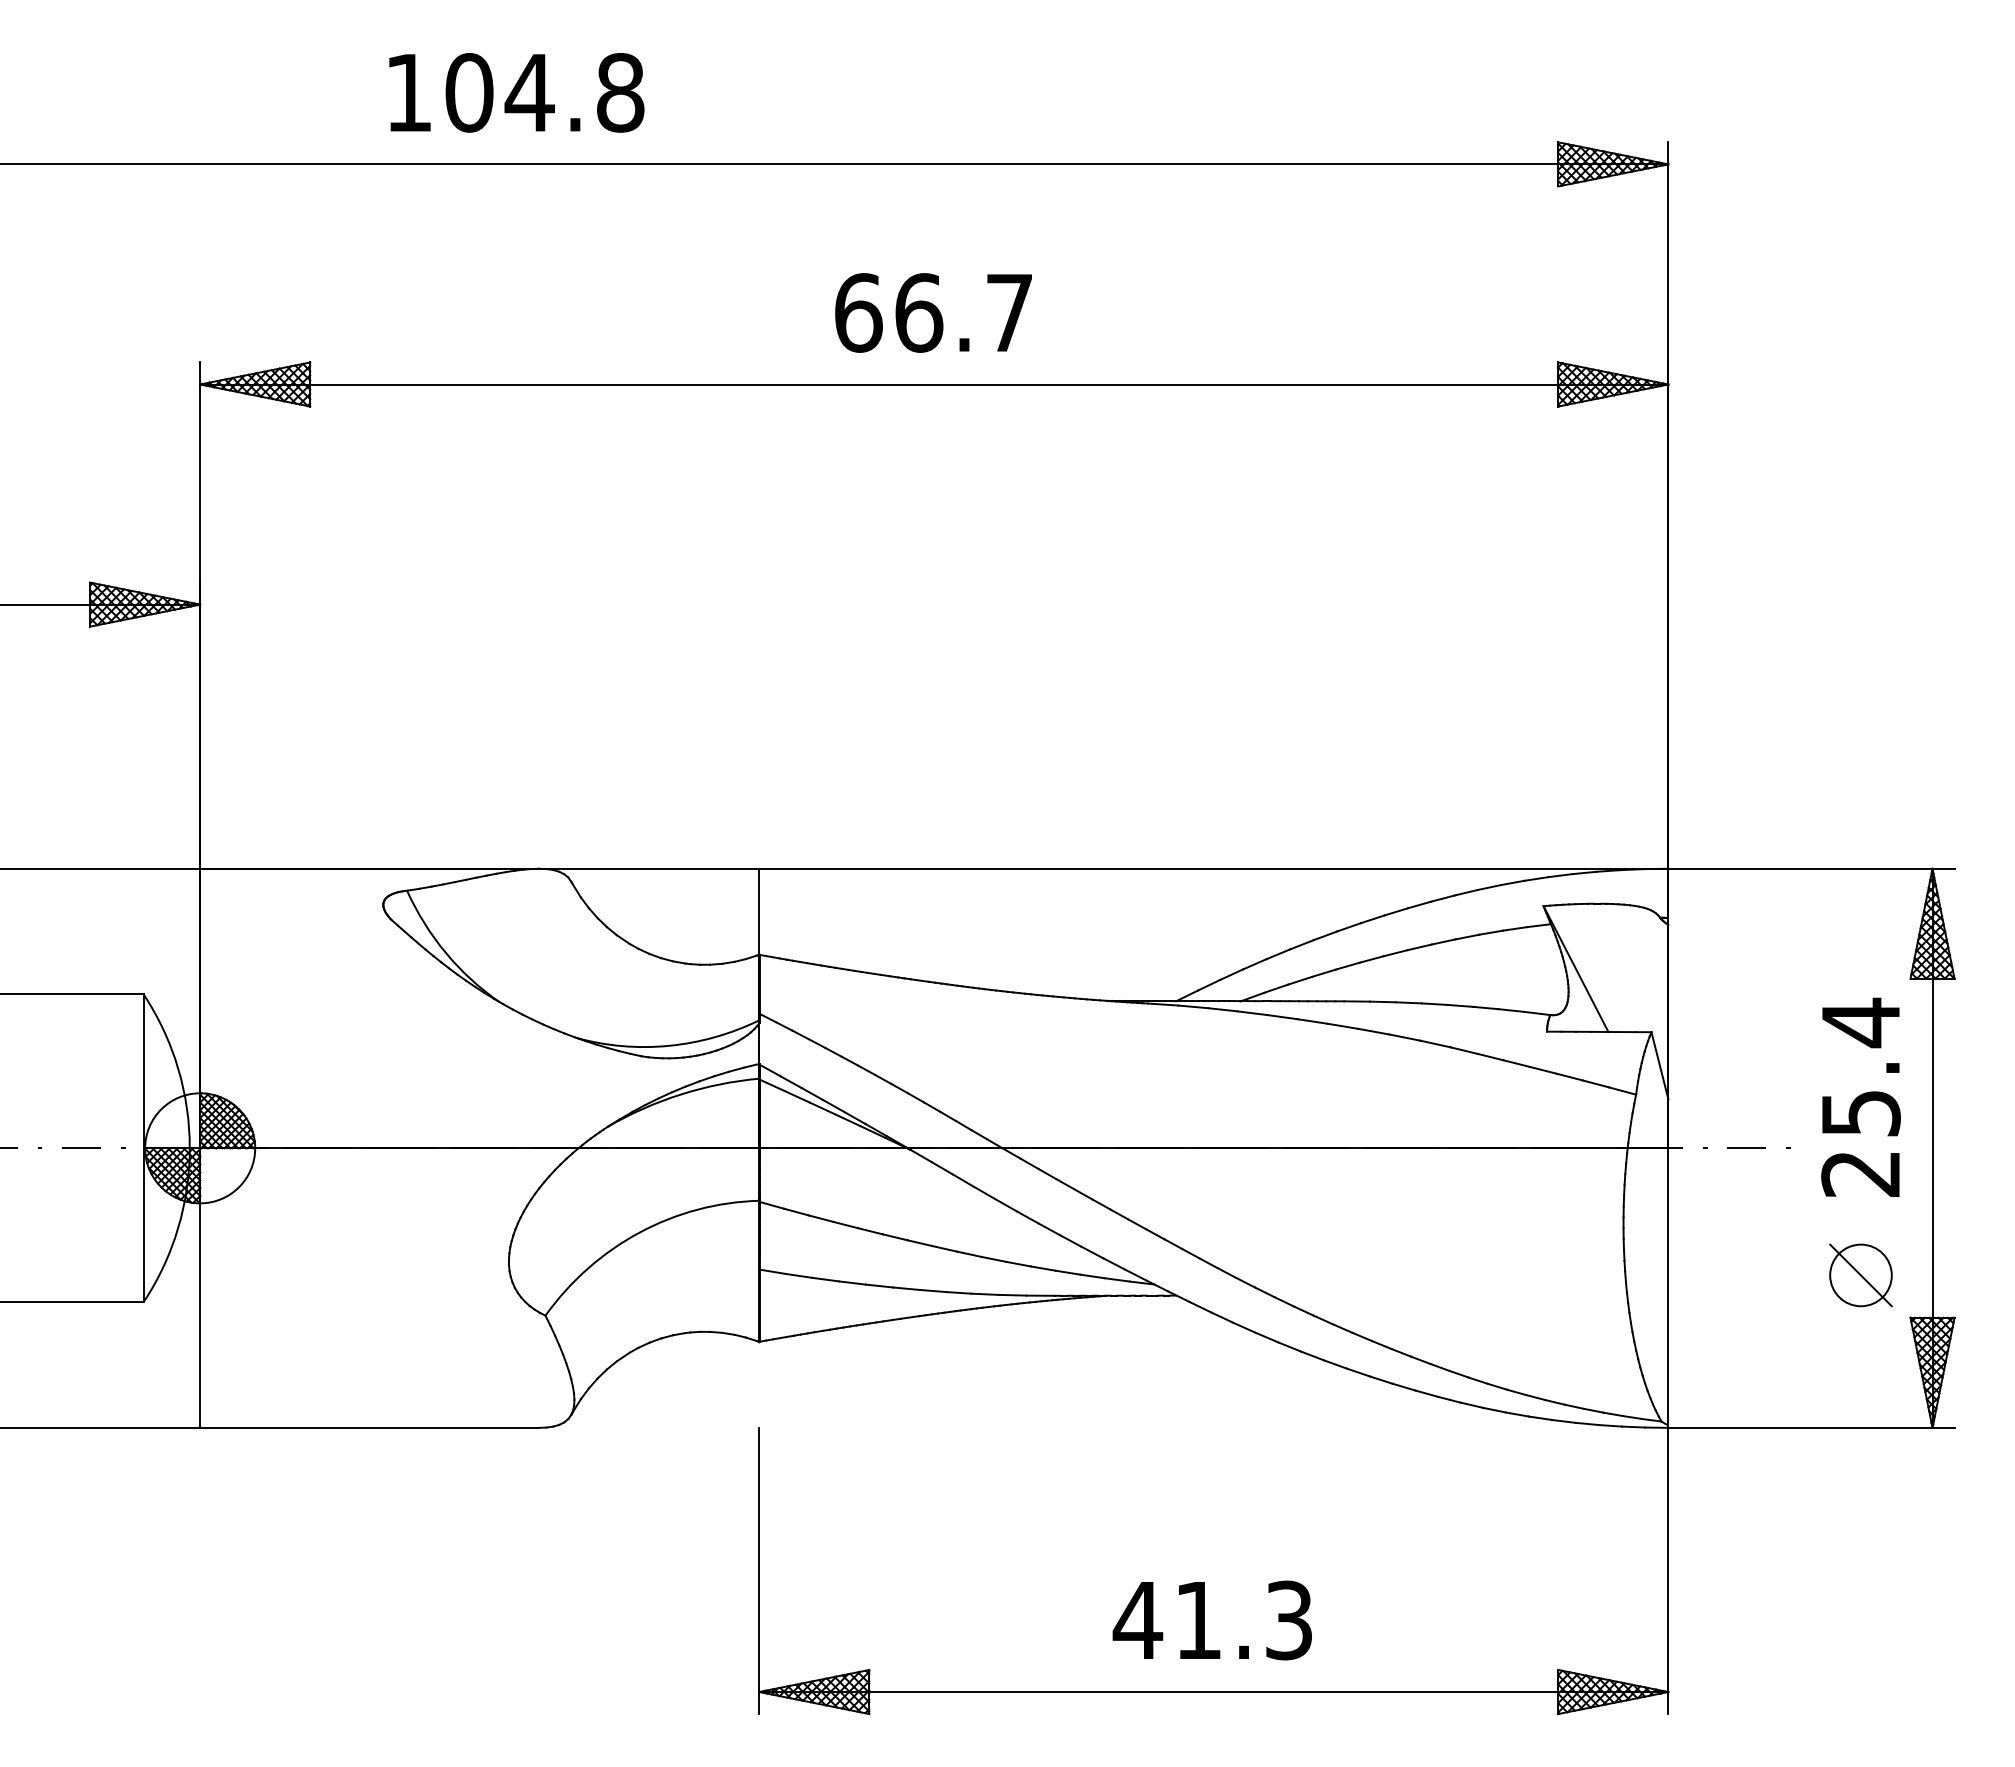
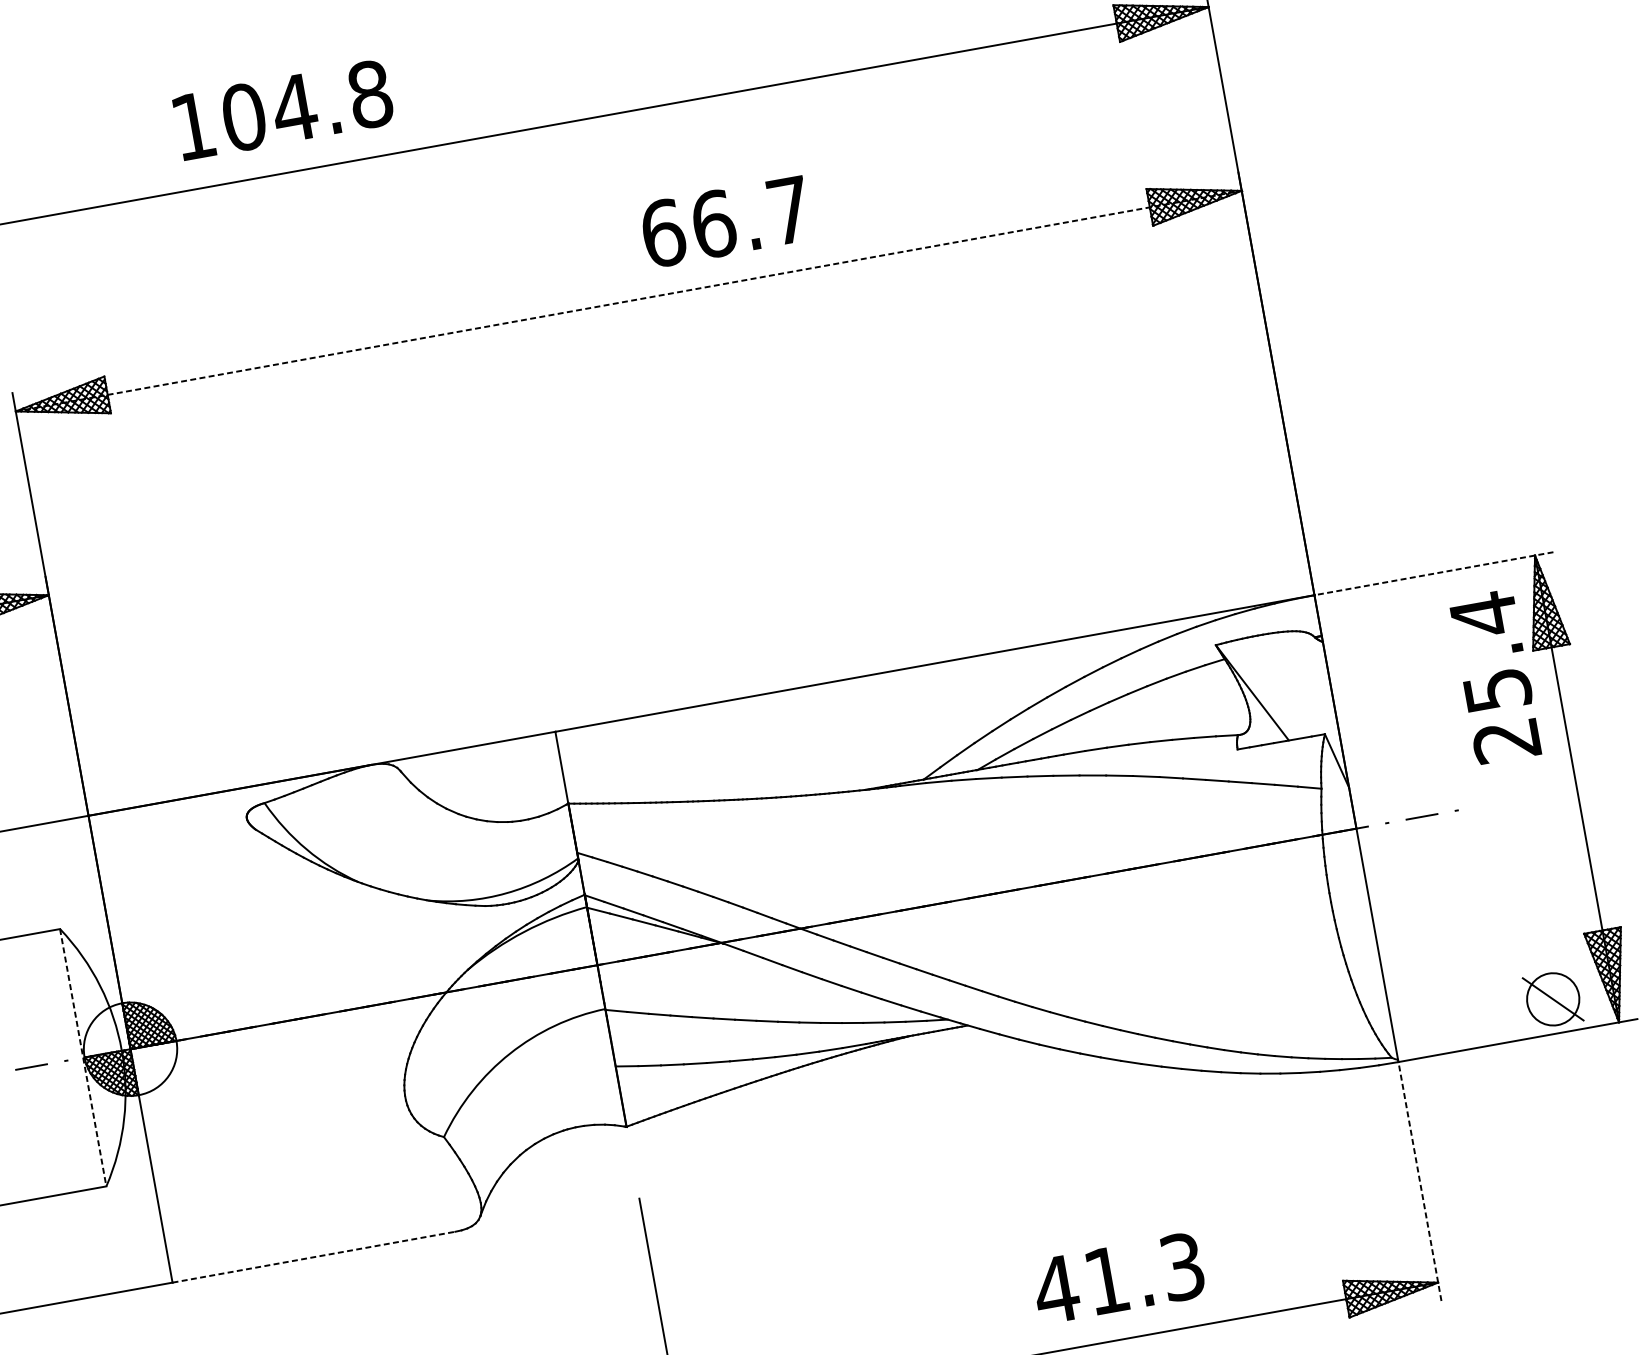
text: (516, 92) -> (283, 109), moved
text: (933, 312) -> (725, 221), moved
line: (934, 384) -> (628, 301), solid -> dashed
line: (1810, 868) -> (1433, 573), solid -> dashed
text: (1860, 1096) -> (1494, 676), moved
line: (143, 1148) -> (83, 1057), solid -> dashed
part: (1860, 1275) -> (1552, 999), moved
line: (370, 1427) -> (314, 1256), solid -> dashed
line: (1668, 1570) -> (1419, 1181), solid -> dashed
text: (1211, 1620) -> (1117, 1278), moved

